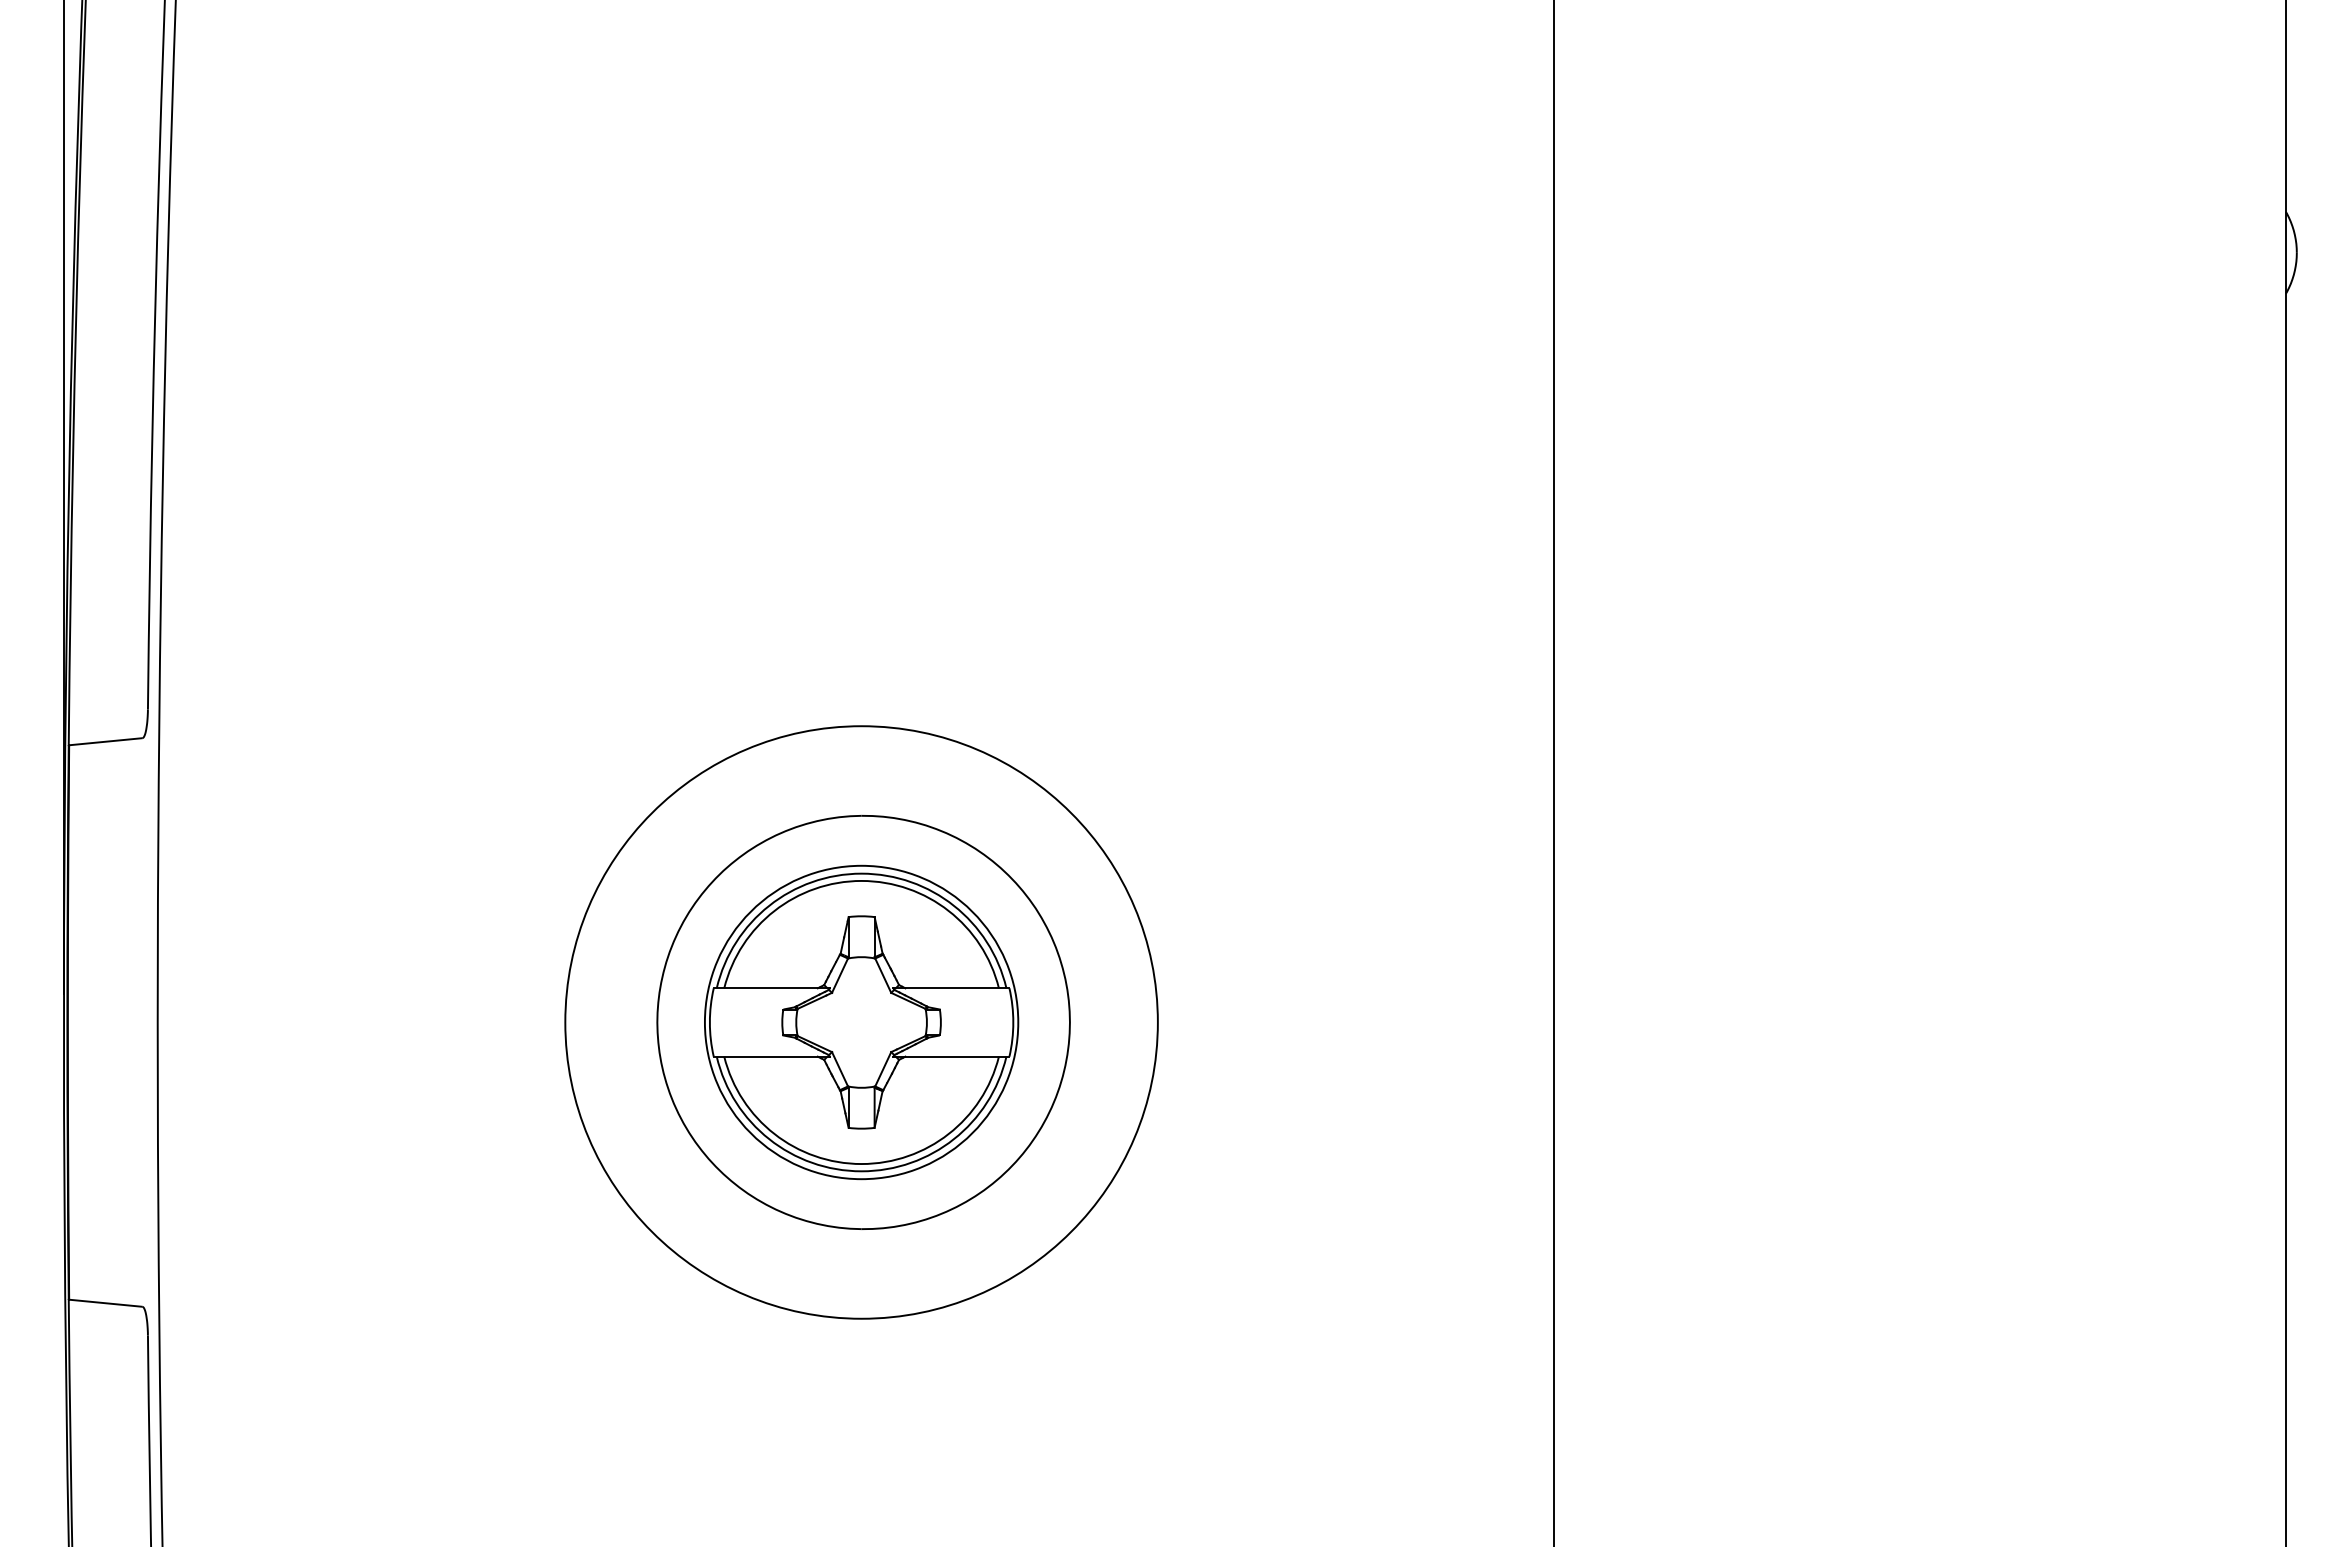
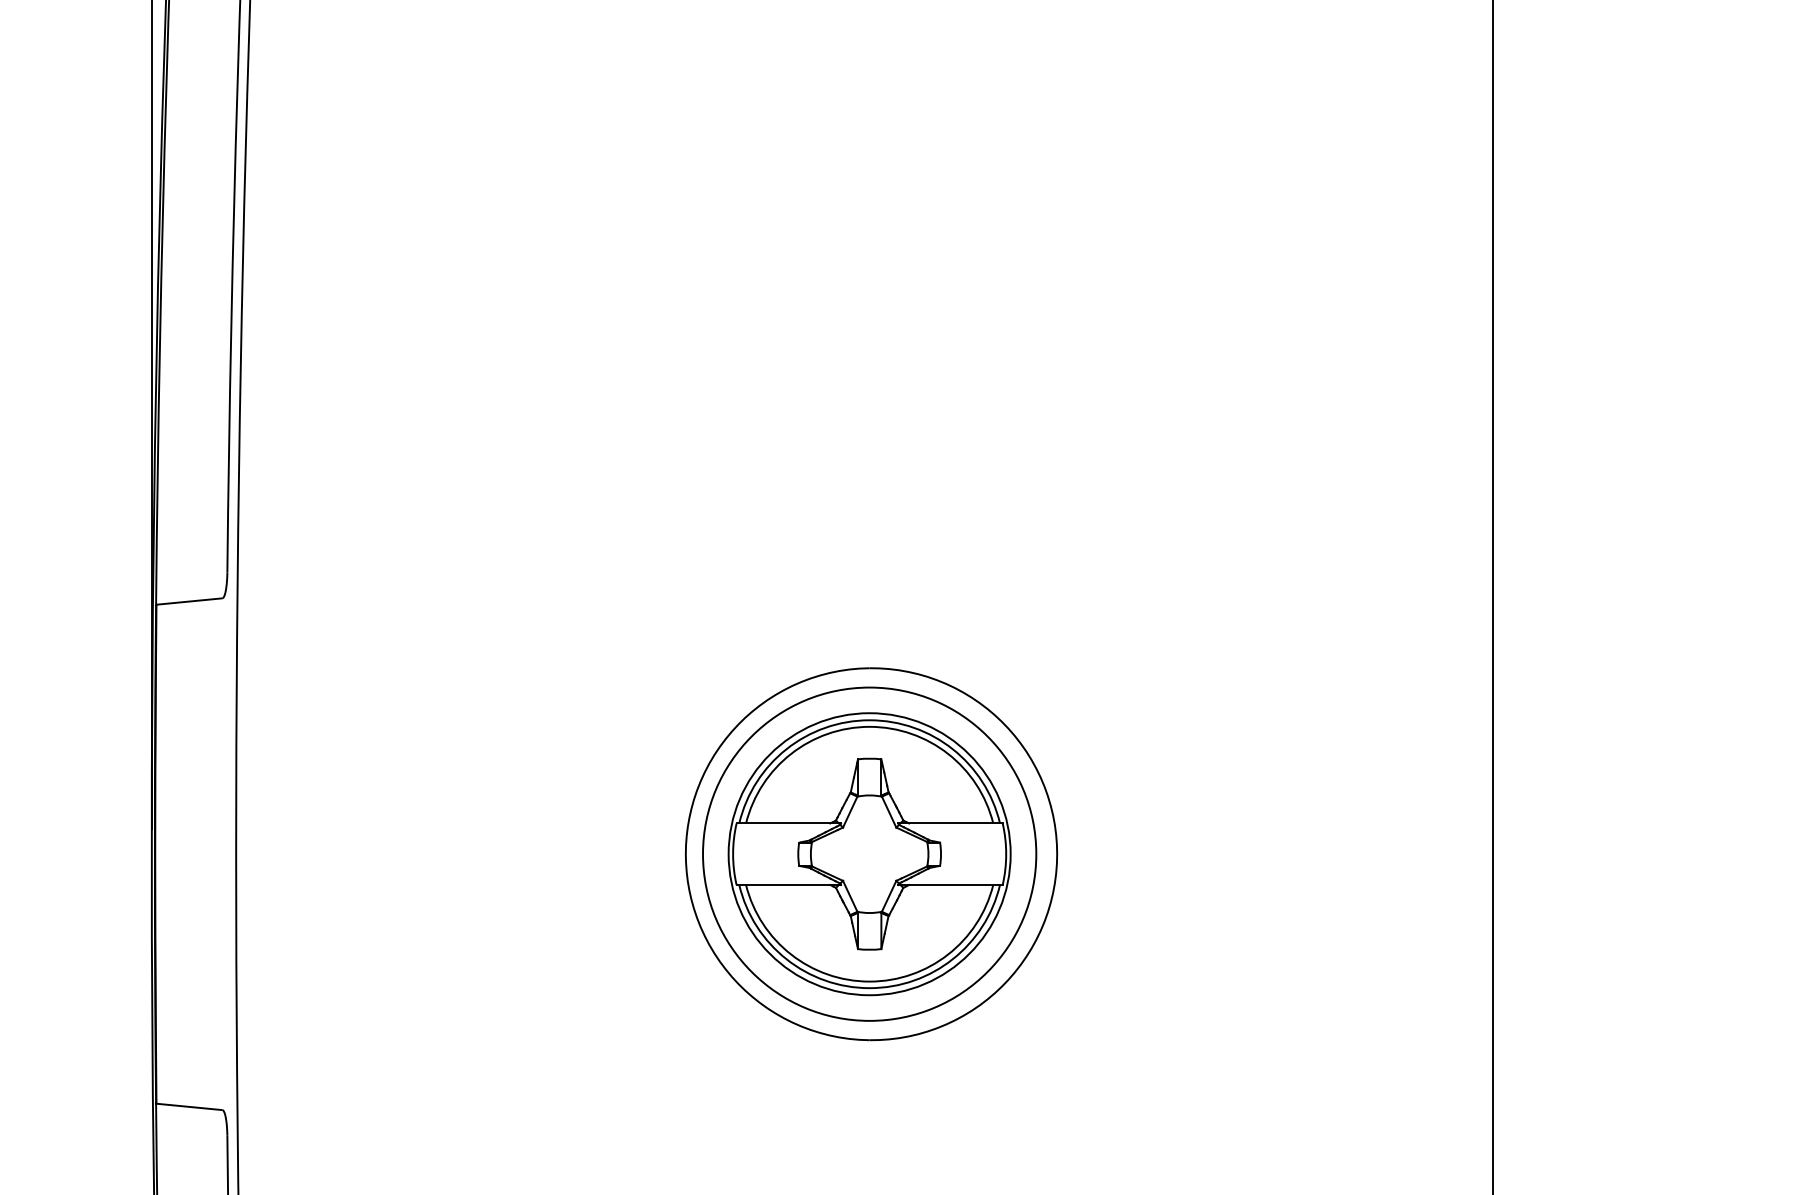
circle: (861, 1022) -> (869, 854), size x0.62

